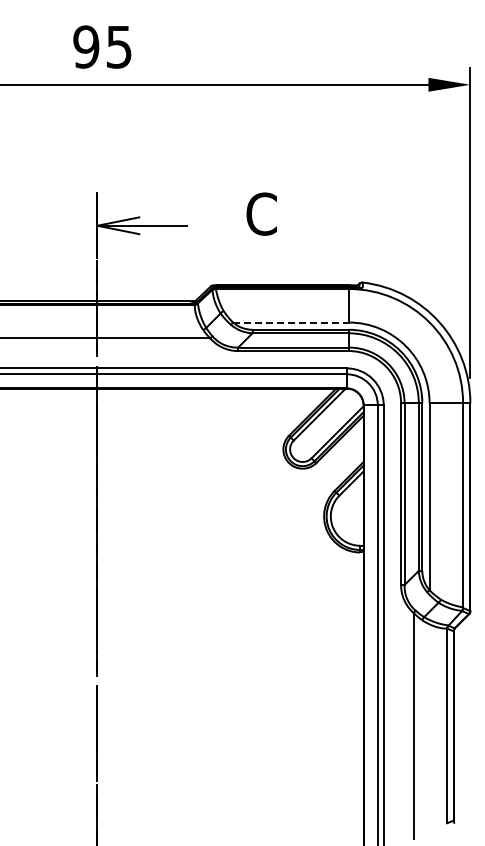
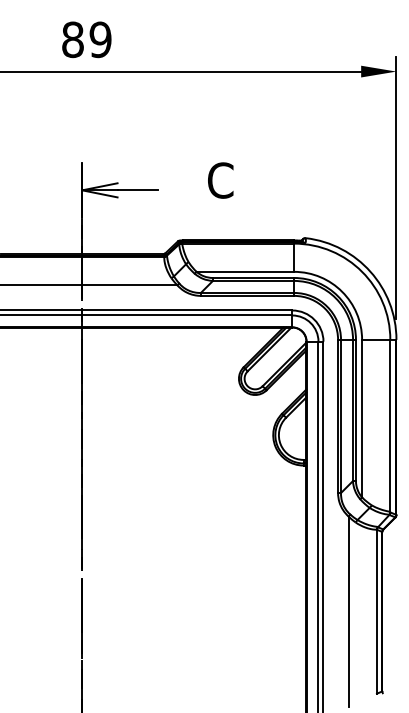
text: (102, 46) -> (86, 39), 95 -> 89
line: (290, 322) -> (244, 271), dashed -> solid

